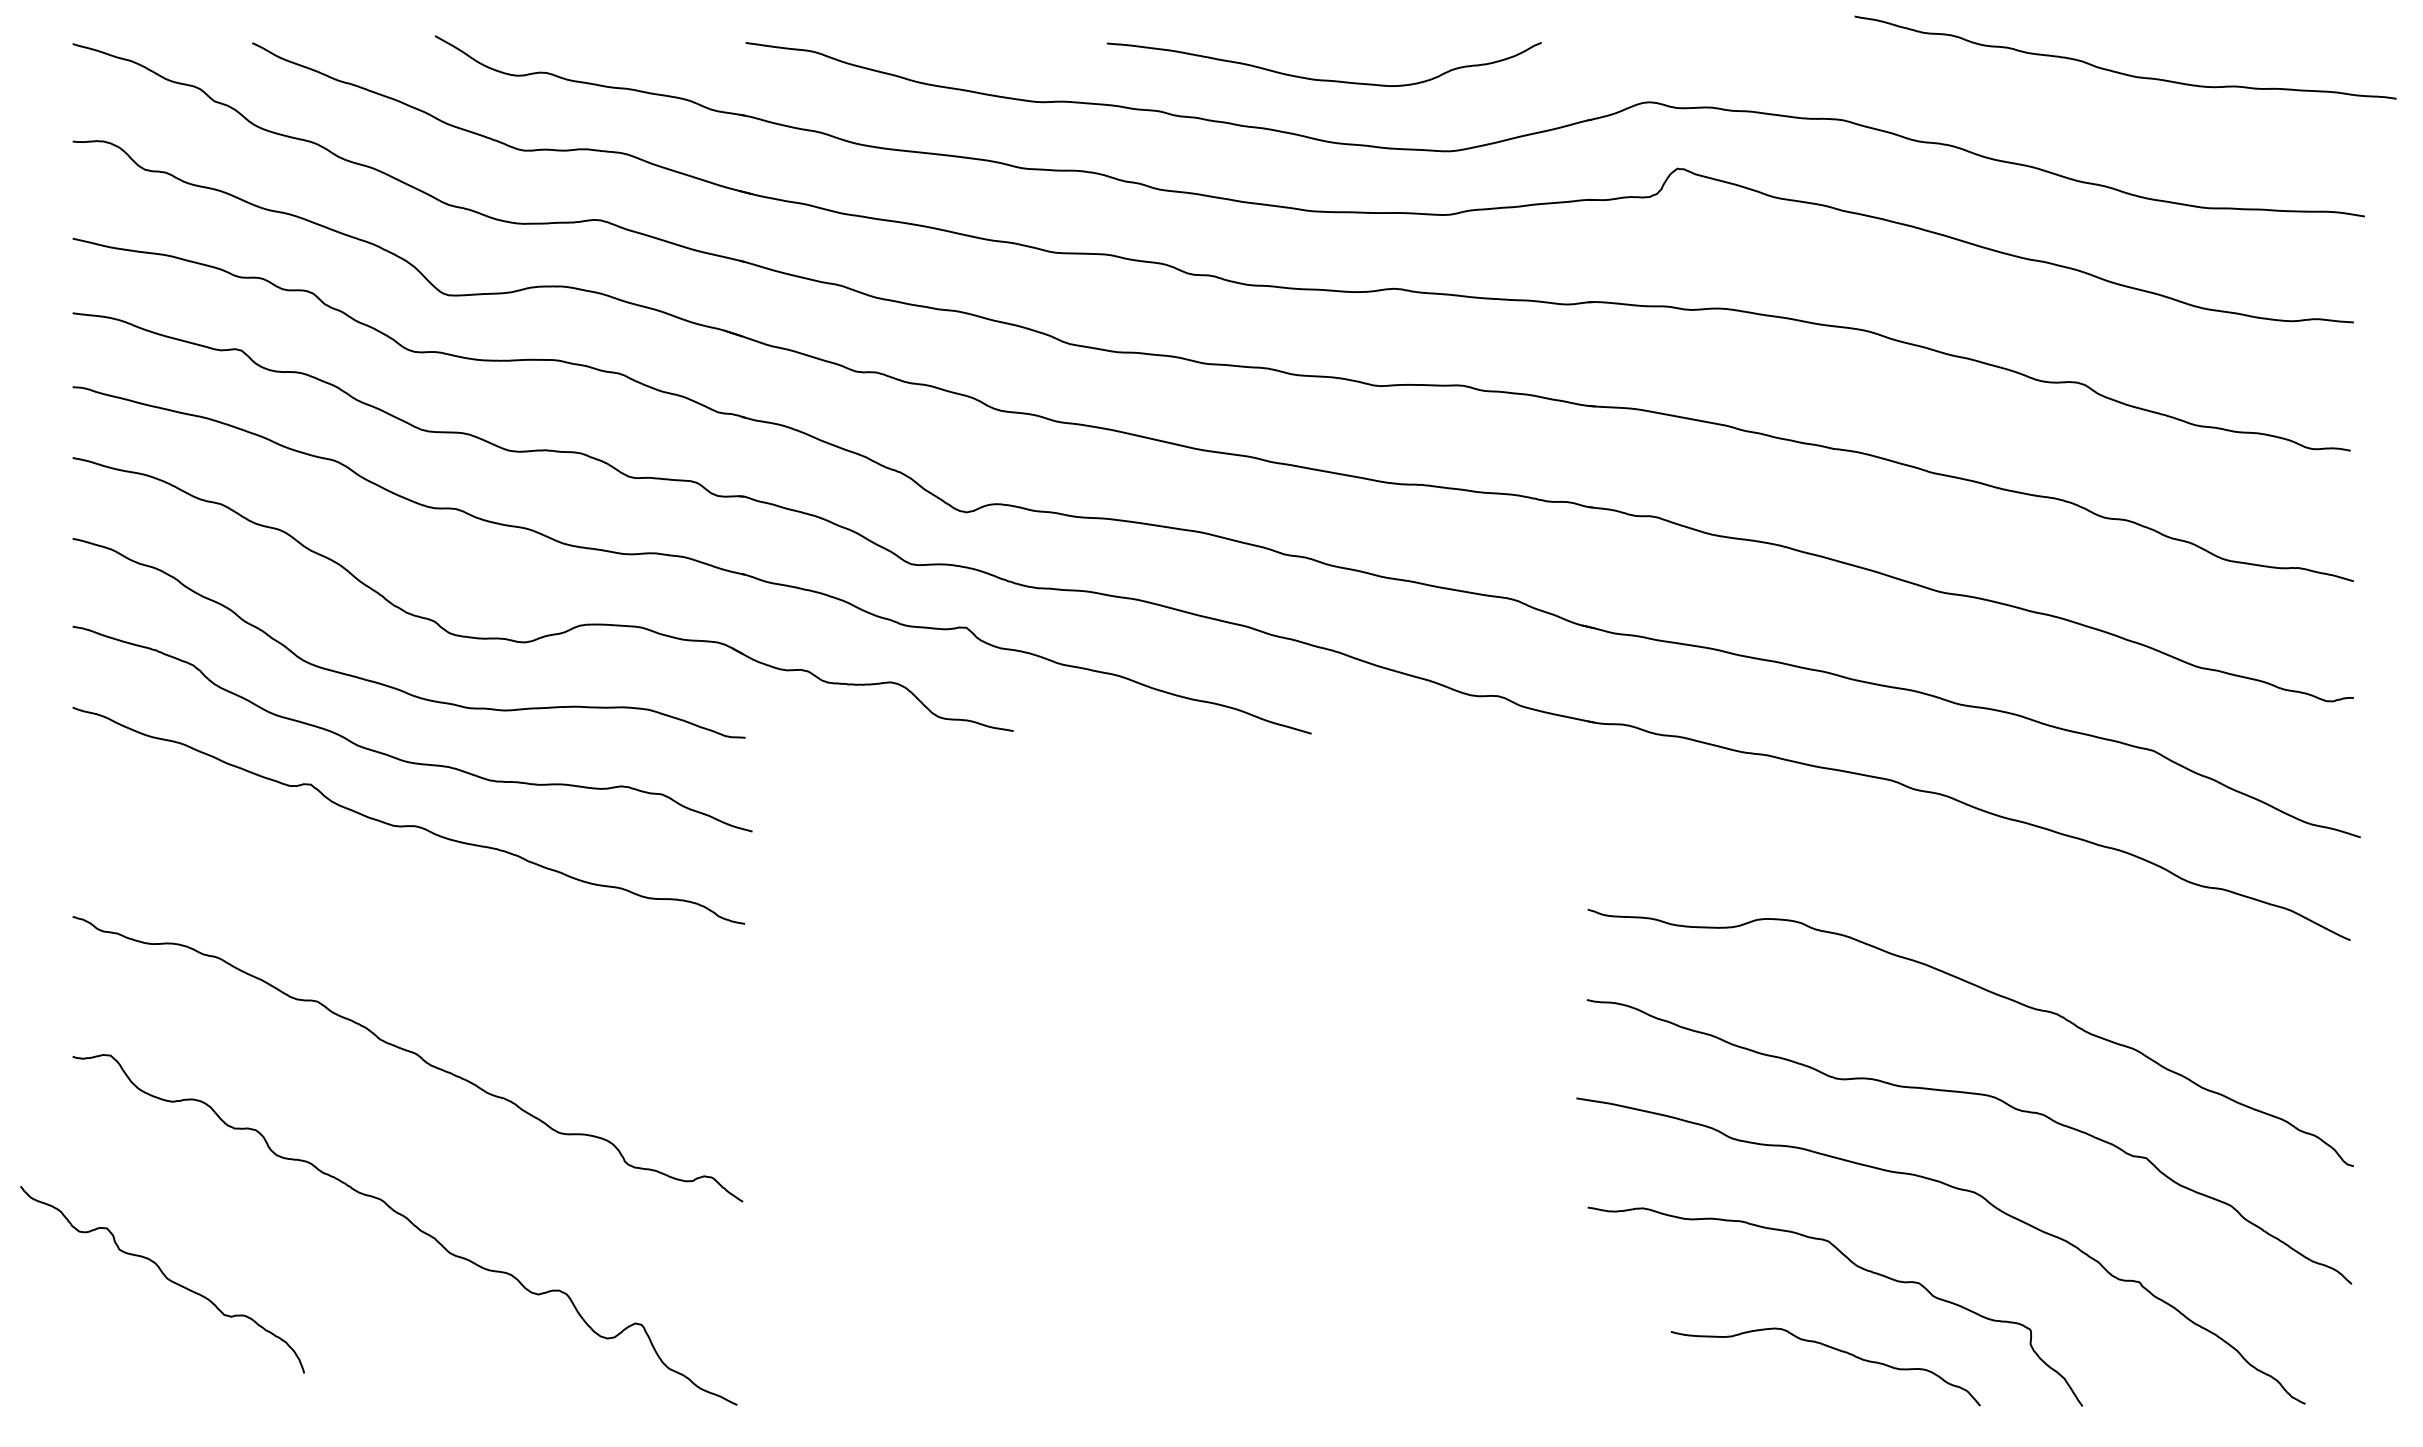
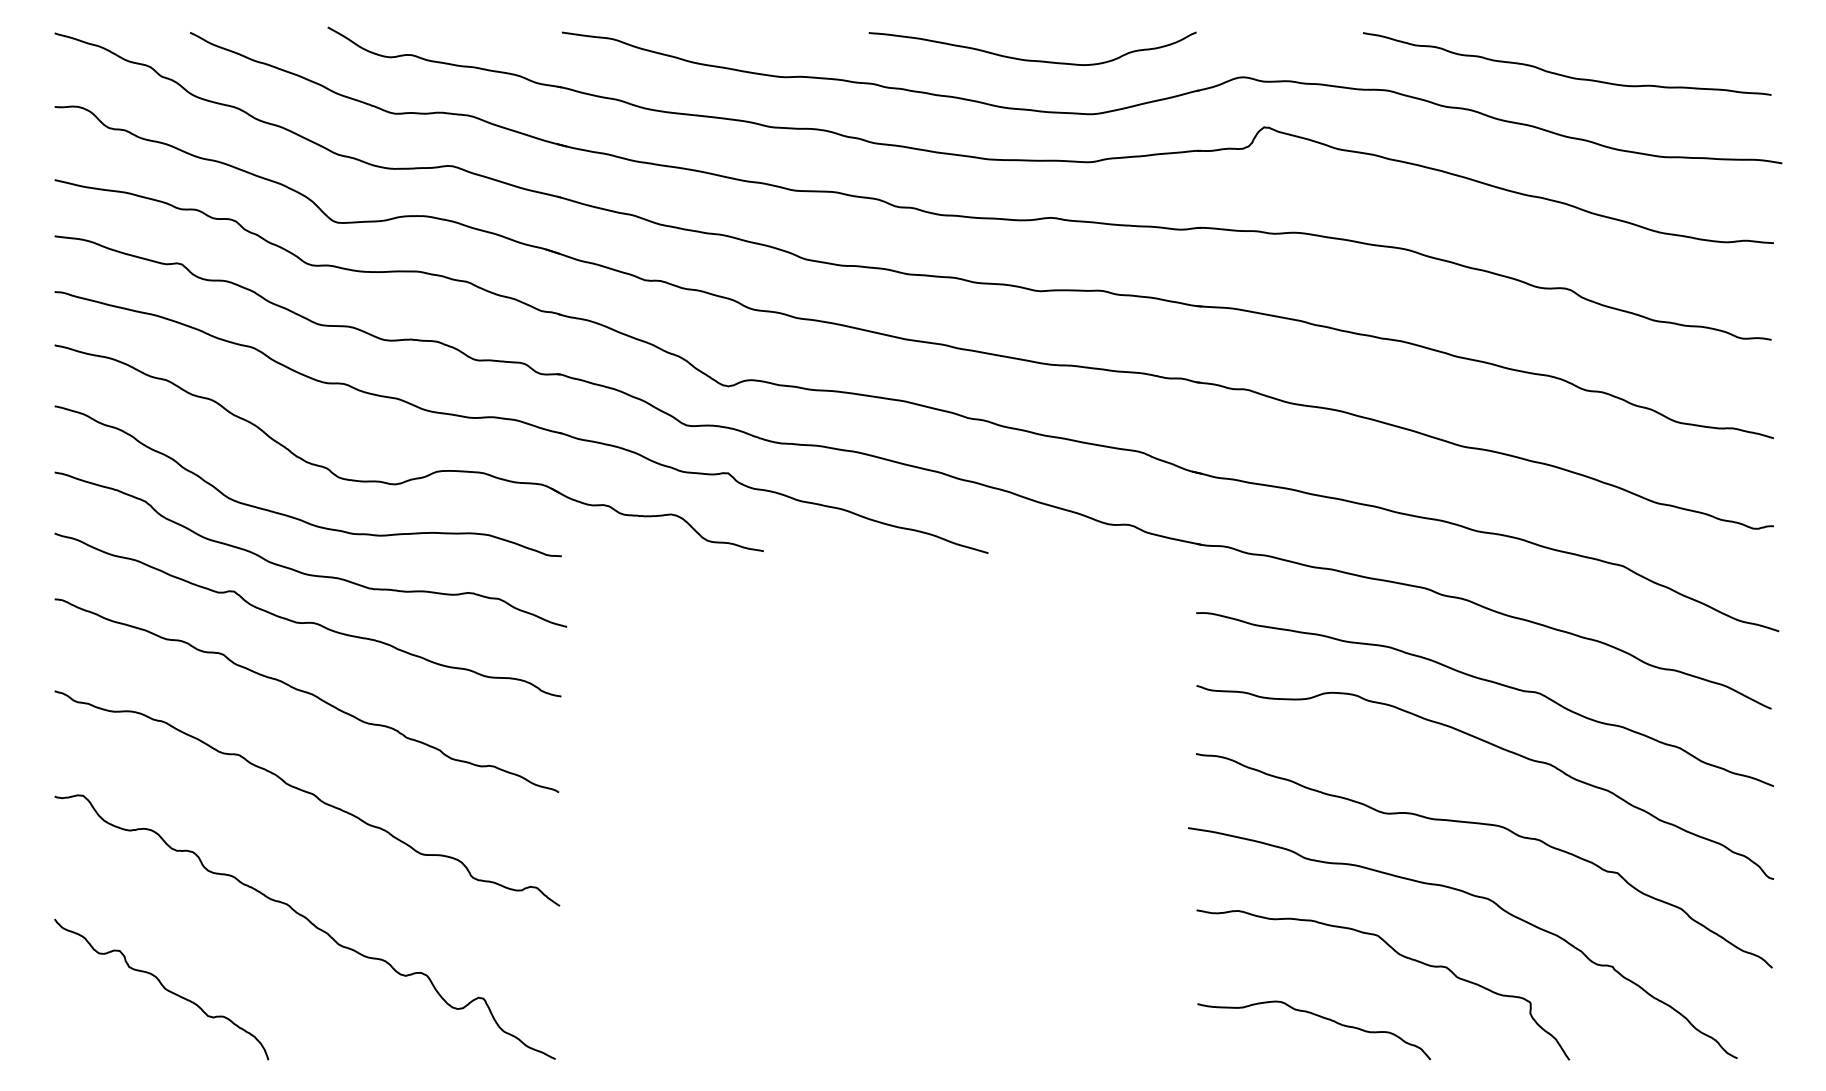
curve: (2122, 72) -> (1564, 75), moved
curve: (1323, 79) -> (1032, 60), moved
curve: (1976, 904) -> (1489, 681), added
curve: (409, 920) -> (308, 693), added
curve: (164, 1276) -> (163, 987), moved
curve: (1833, 1349) -> (1319, 1017), moved

